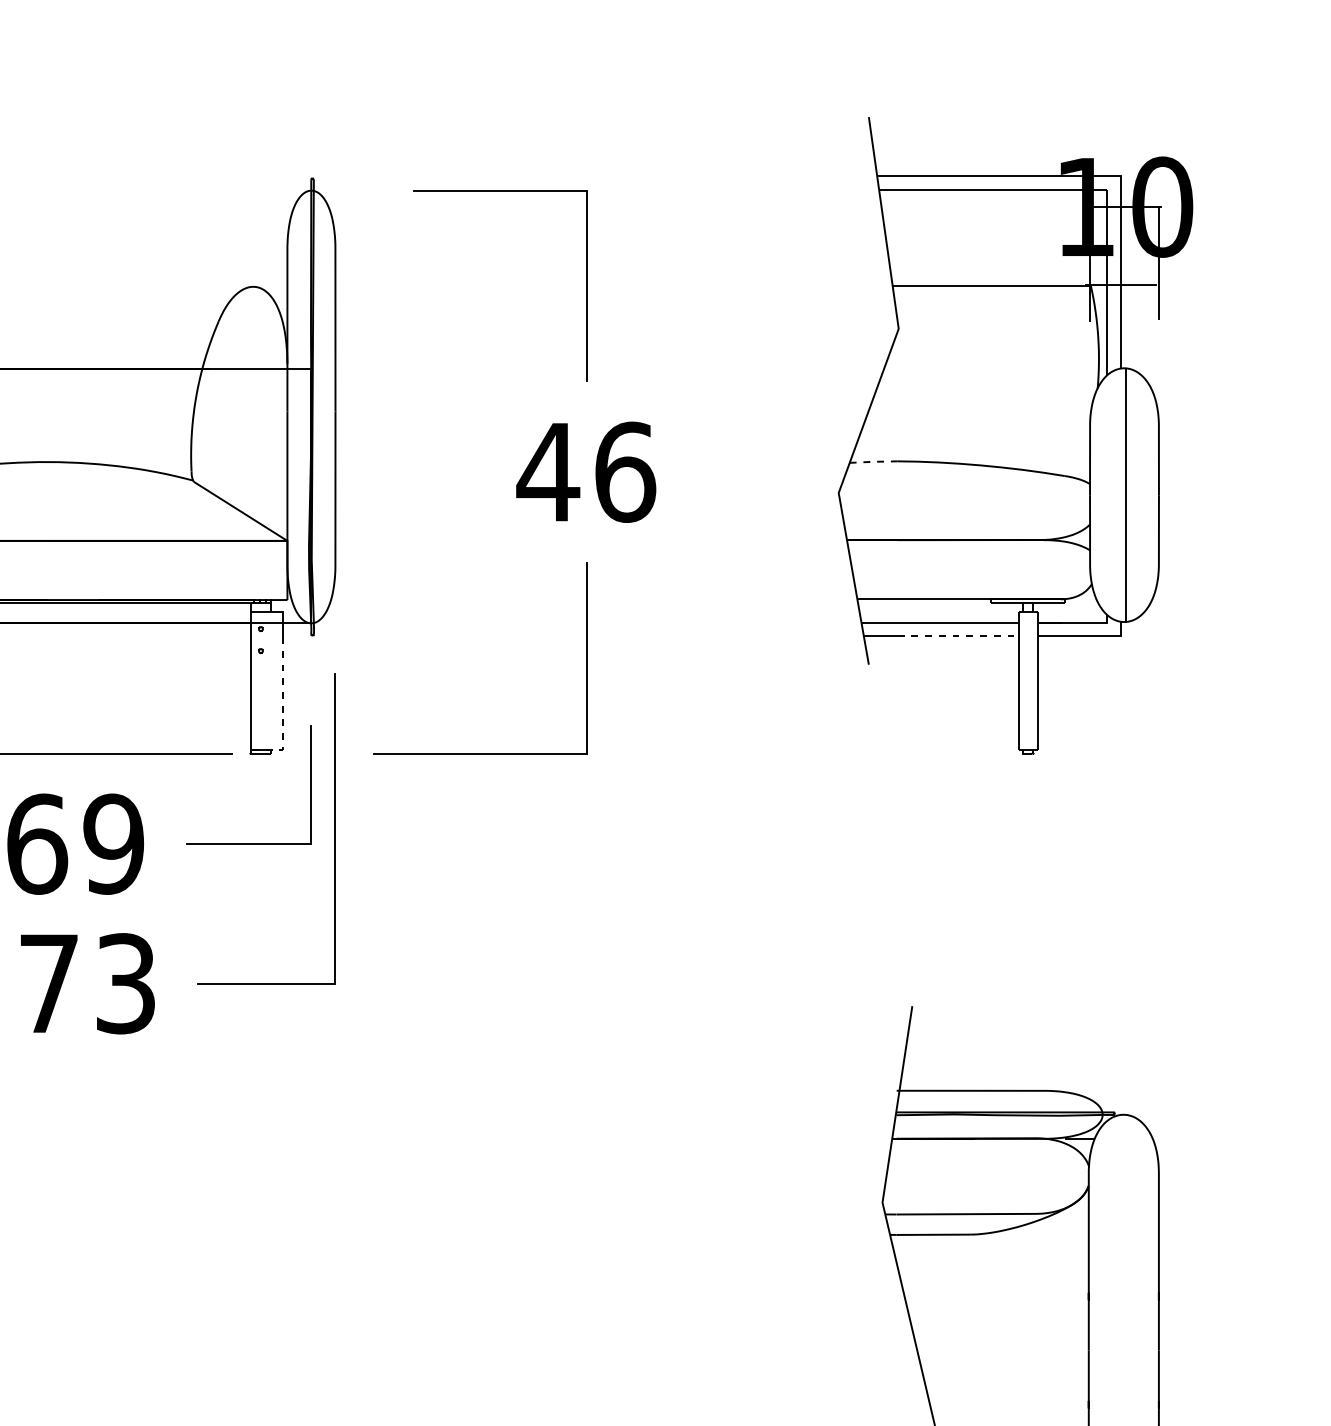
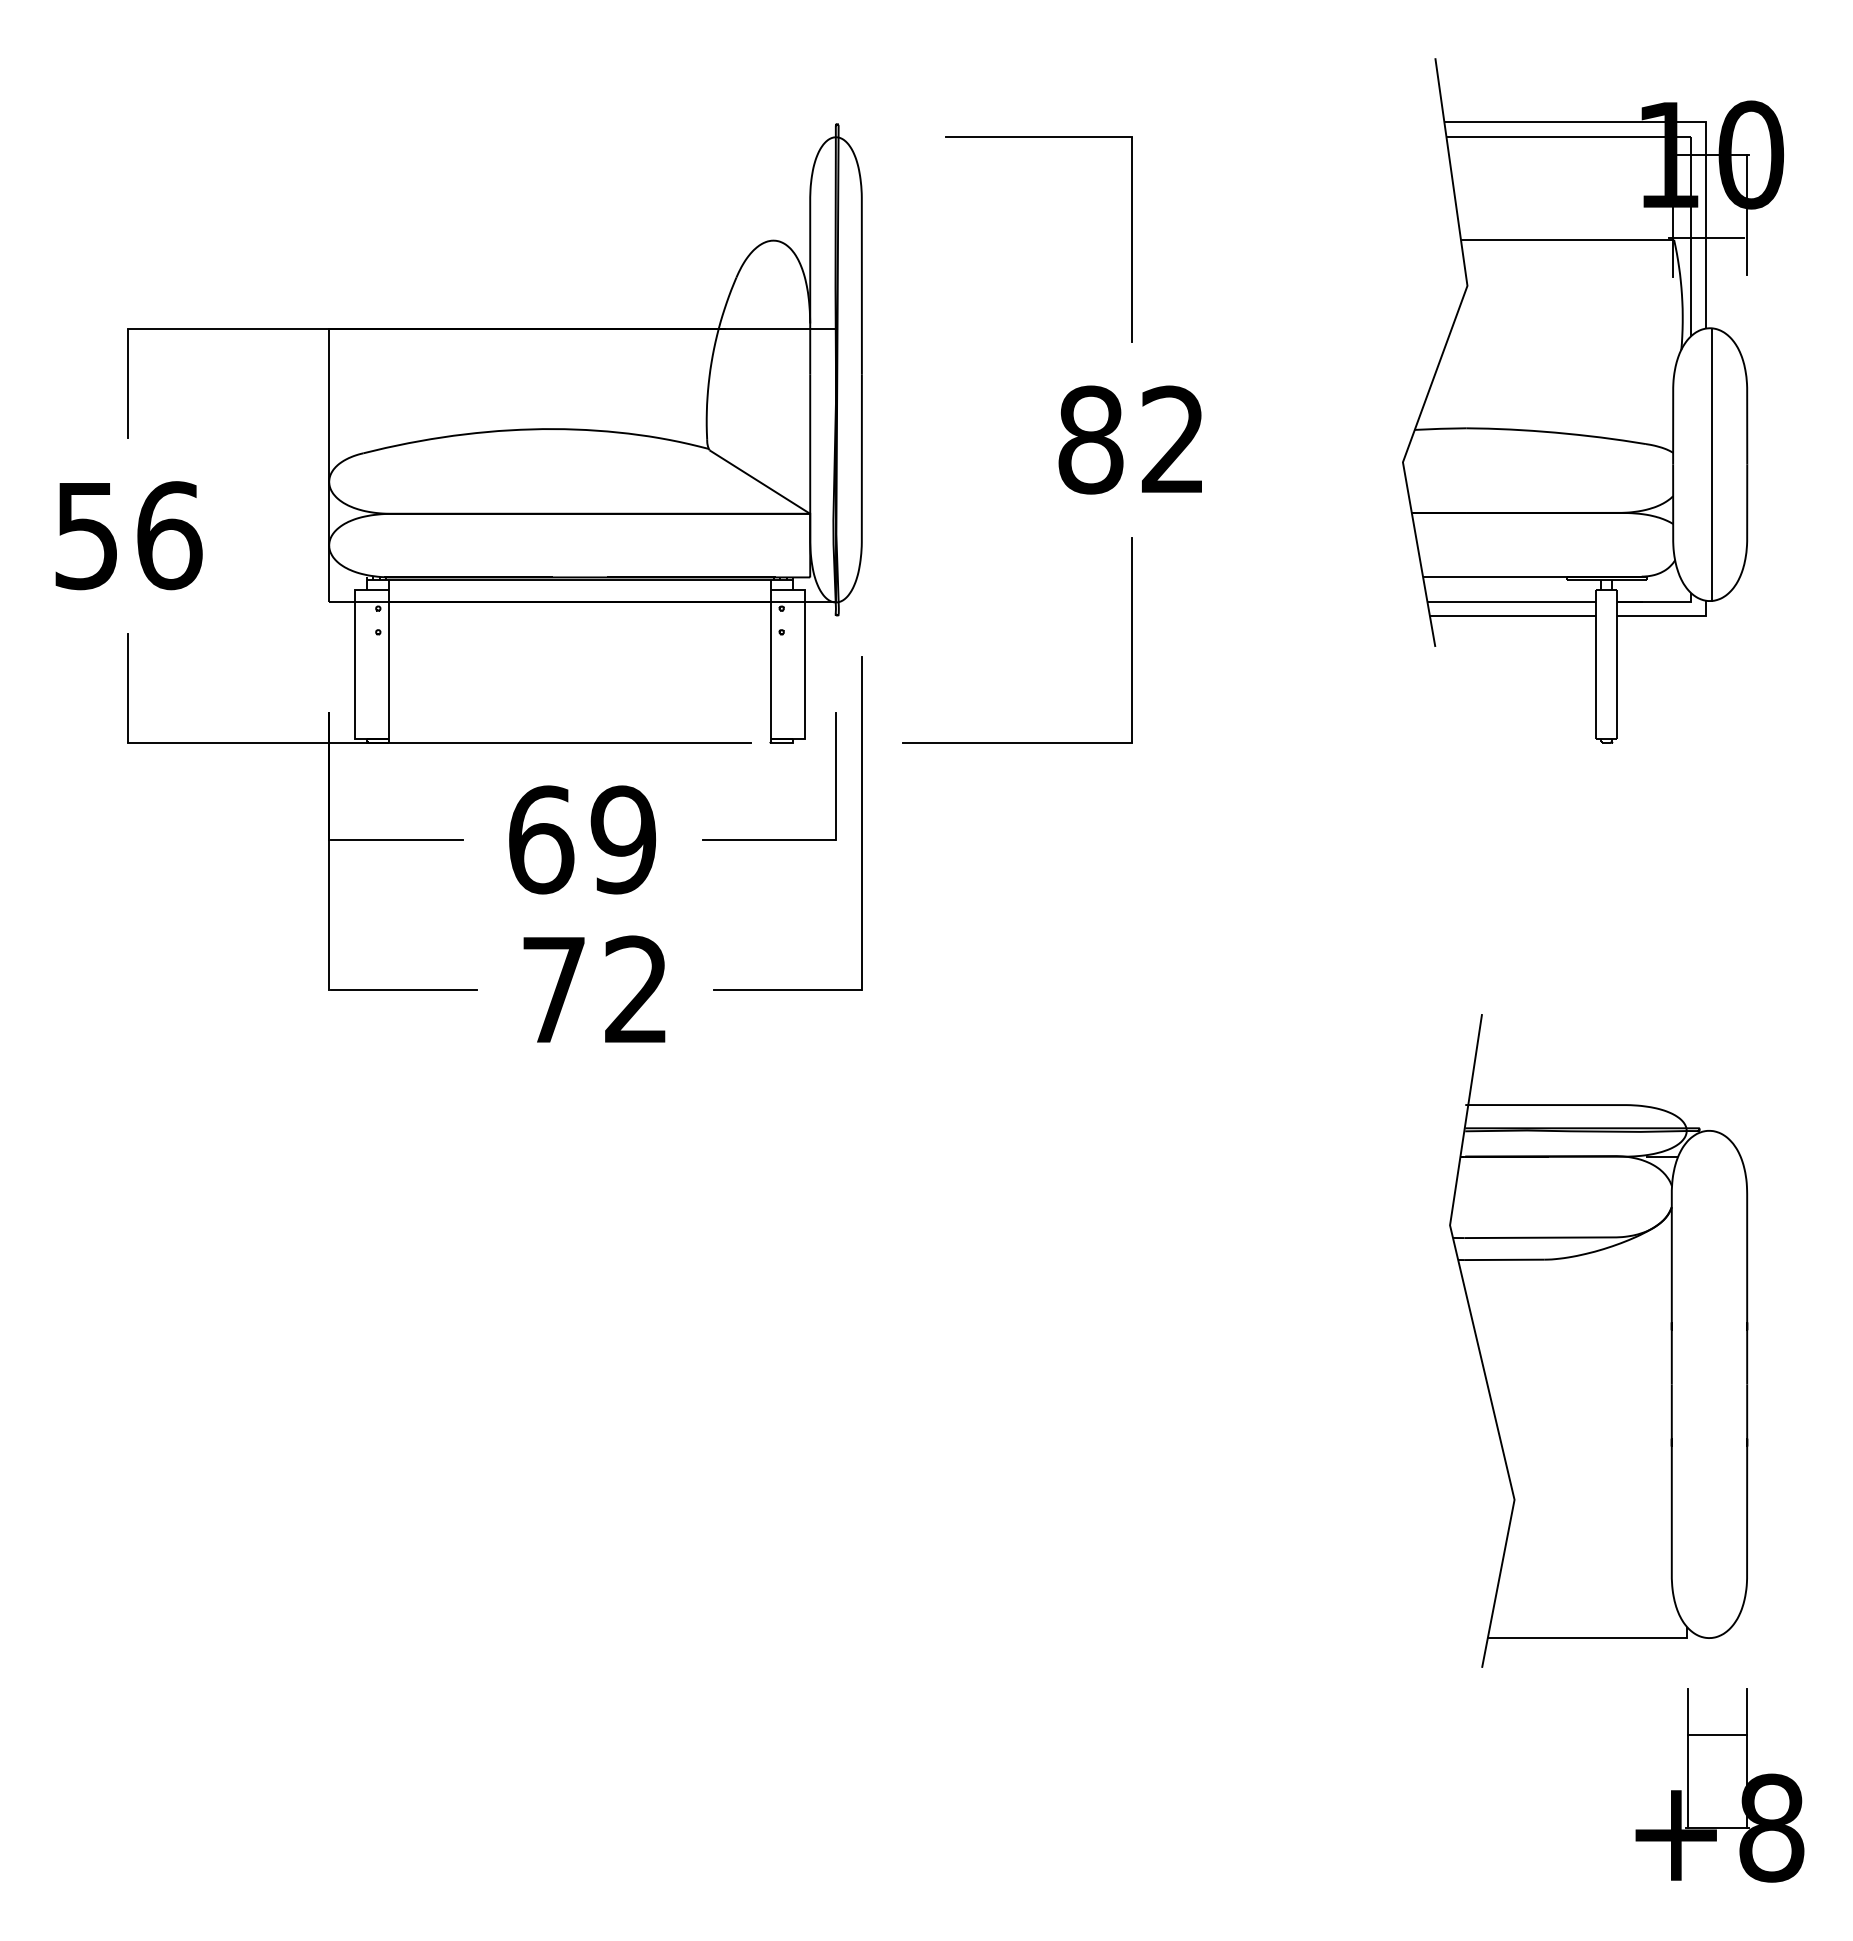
line: (873, 461) -> (1440, 428), dashed -> solid
text: (586, 471) -> (1131, 439), 46 -> 82
line: (958, 636) -> (1531, 616), dashed -> solid
line: (283, 710) -> (805, 696), dashed -> solid
text: (125, 983) -> (636, 989), 73 -> 72

